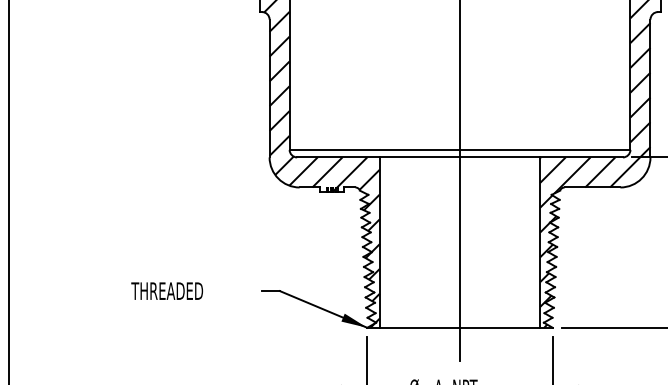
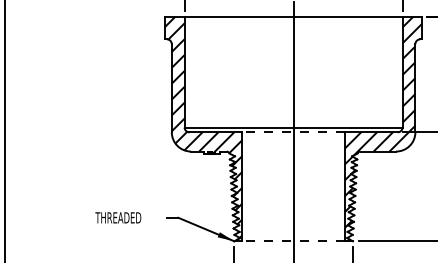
line: (459, 157) -> (293, 132), solid -> dashed
text: (167, 290) -> (118, 217), moved
line: (459, 328) -> (293, 241), solid -> dashed

